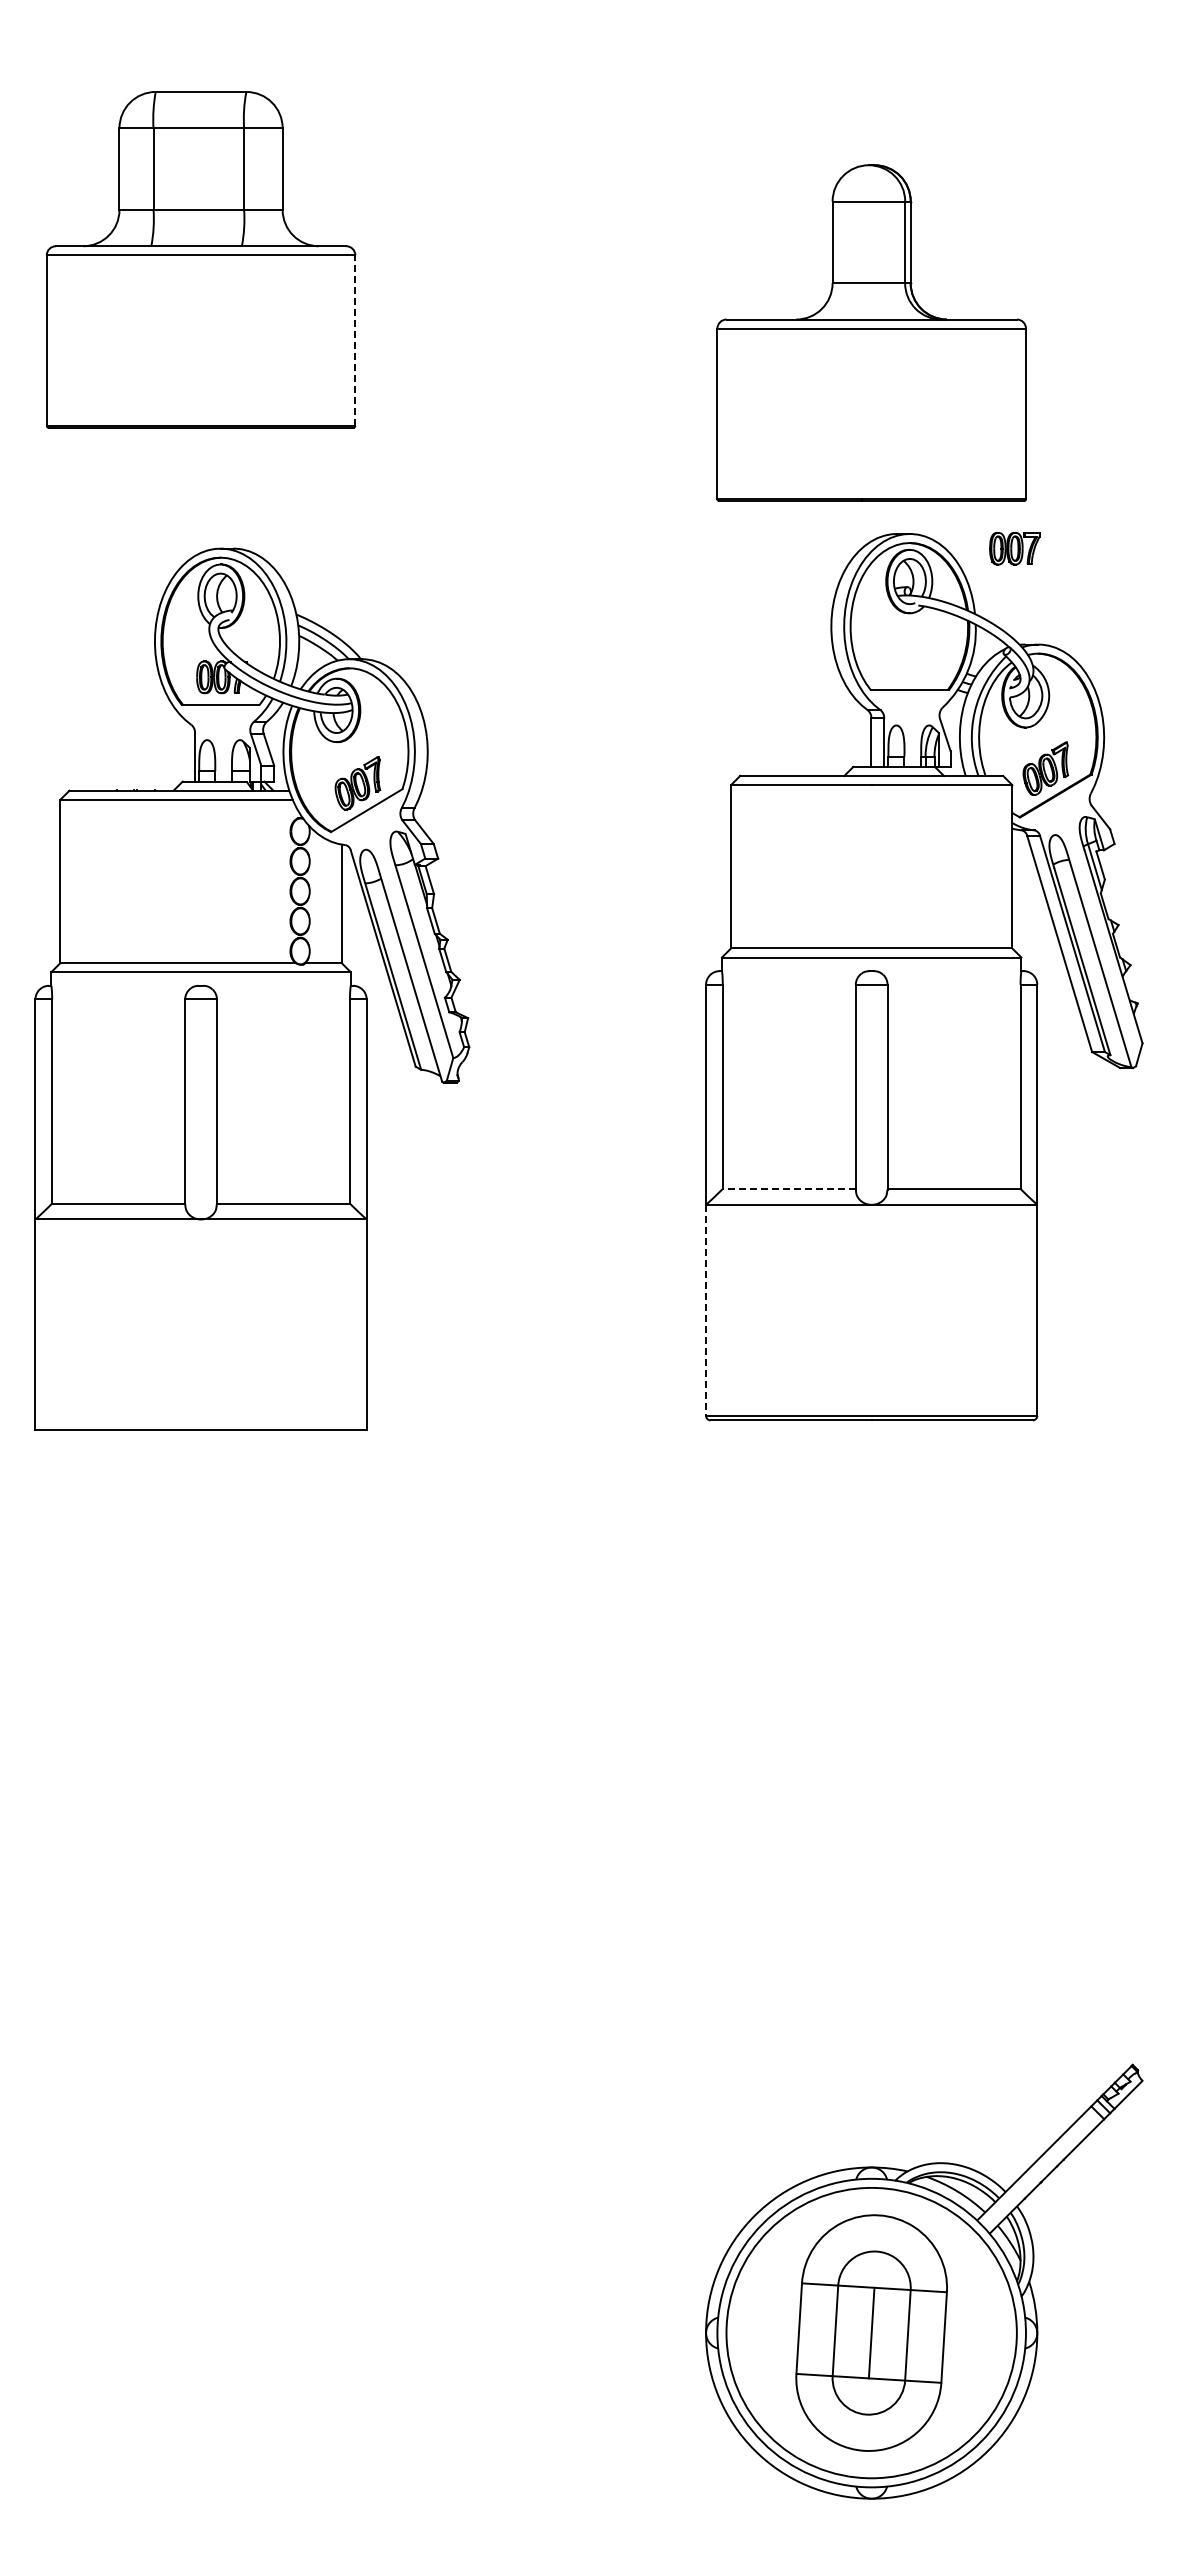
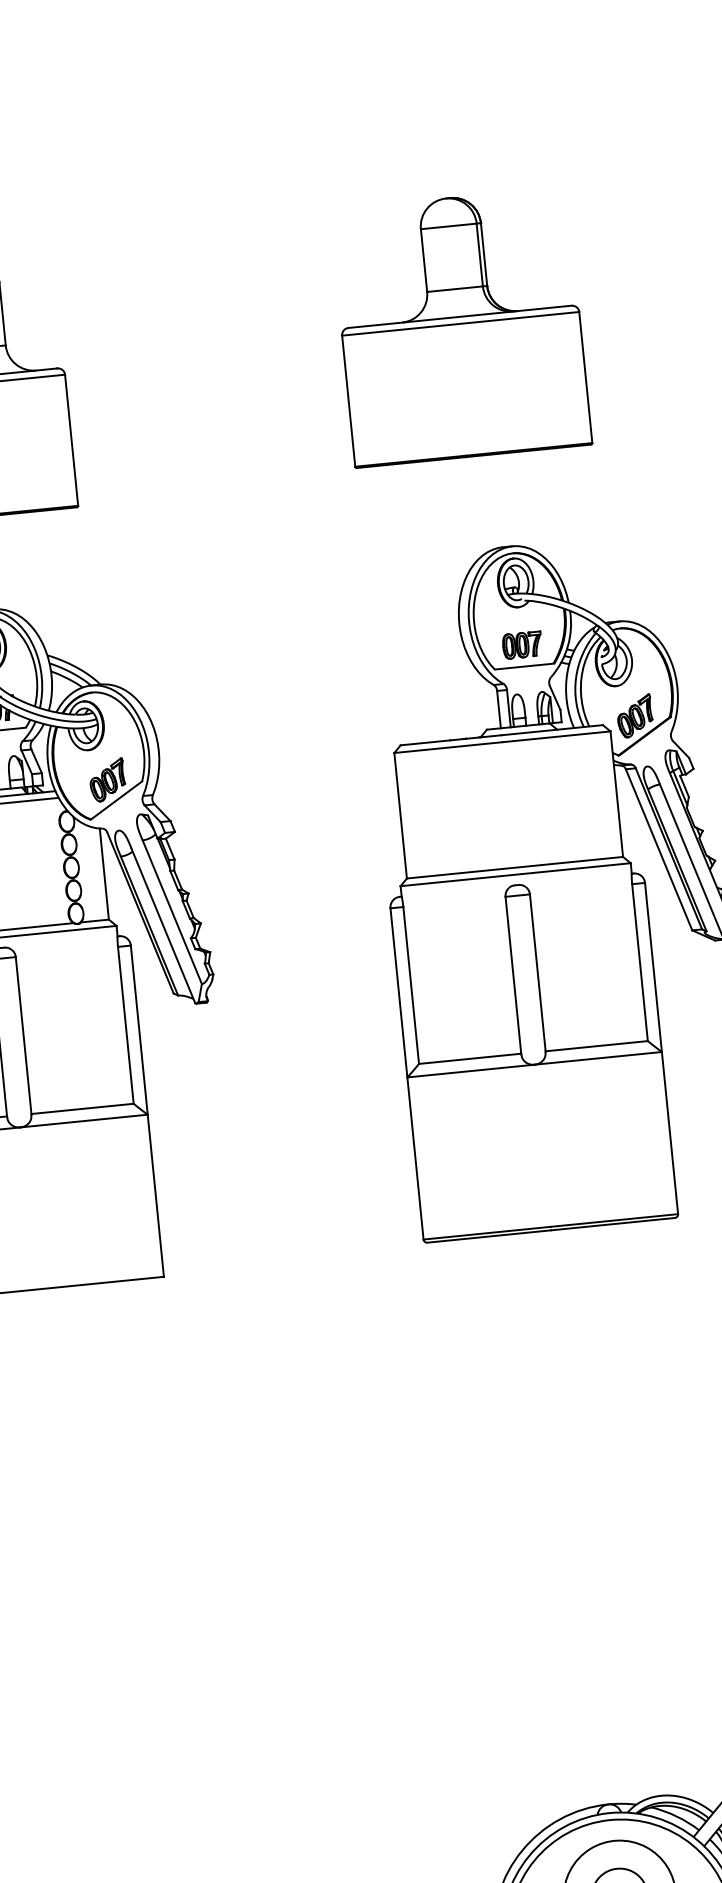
part: (871, 332) -> (460, 326), moved
line: (355, 340) -> (71, 440), dashed -> solid
part: (1014, 548) -> (522, 645), moved
line: (789, 1188) -> (470, 1058), dashed -> solid
line: (706, 1310) -> (415, 1158), dashed -> solid

